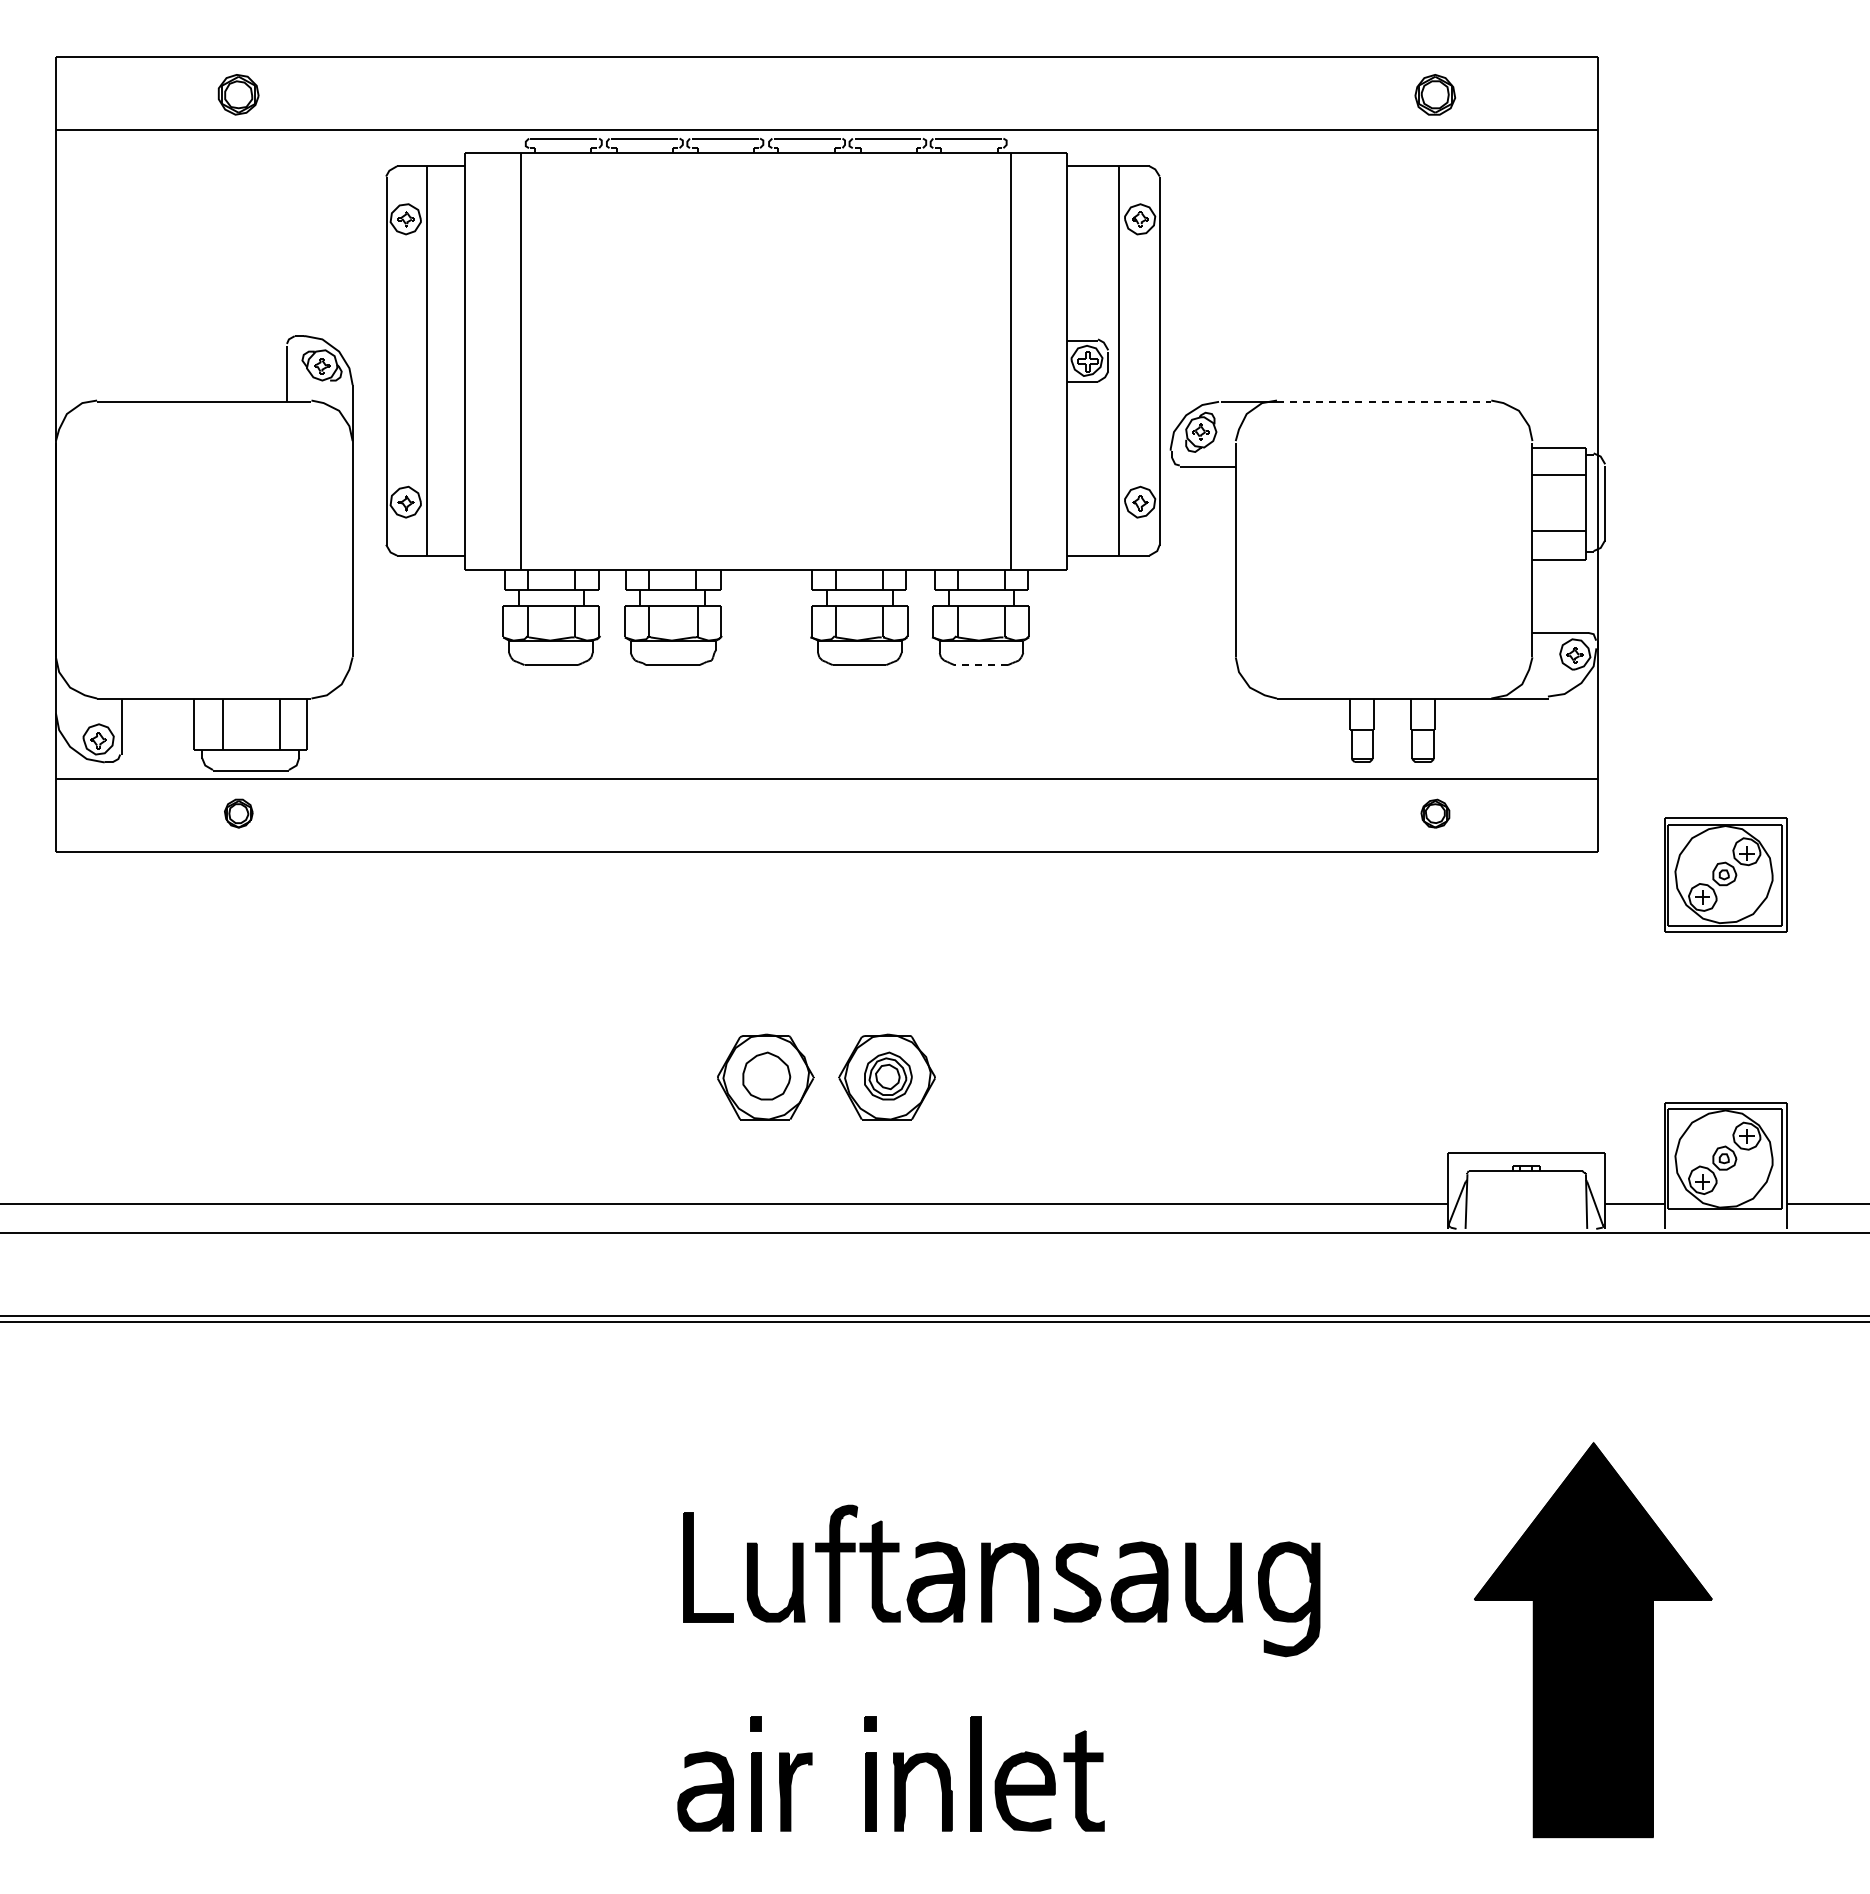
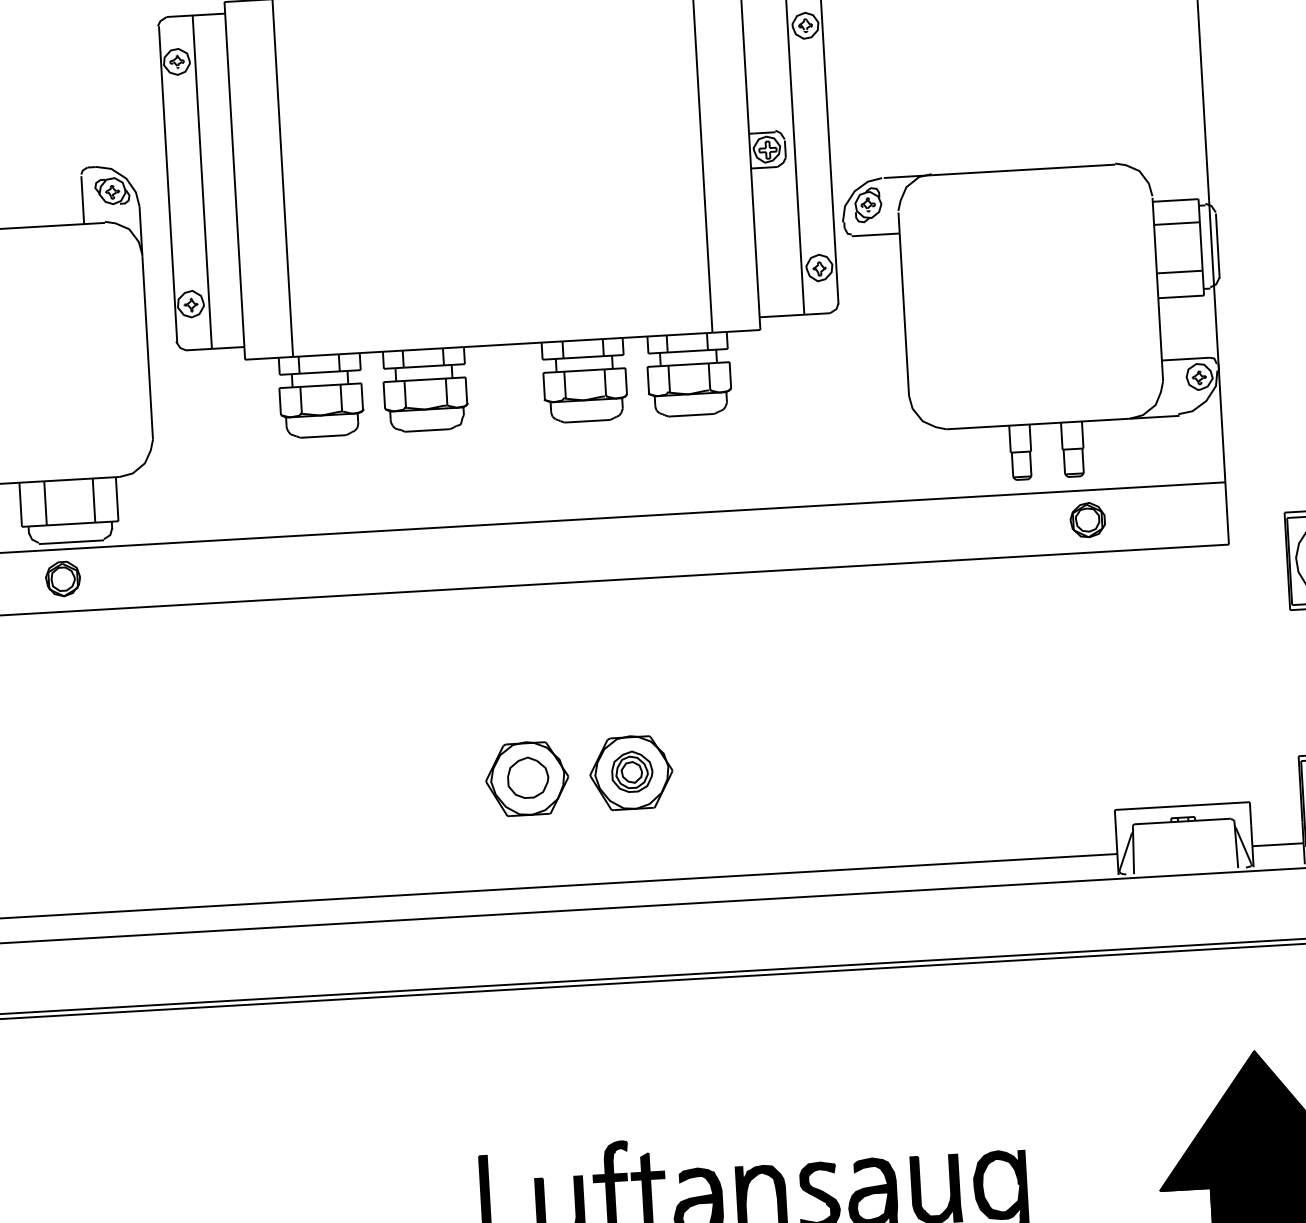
line: (1384, 401) -> (1023, 169), dashed -> solid
line: (981, 665) -> (691, 415), dashed -> solid
part: (238, 813) -> (62, 578), size x1.43
part: (1435, 813) -> (1087, 519), size x1.43

